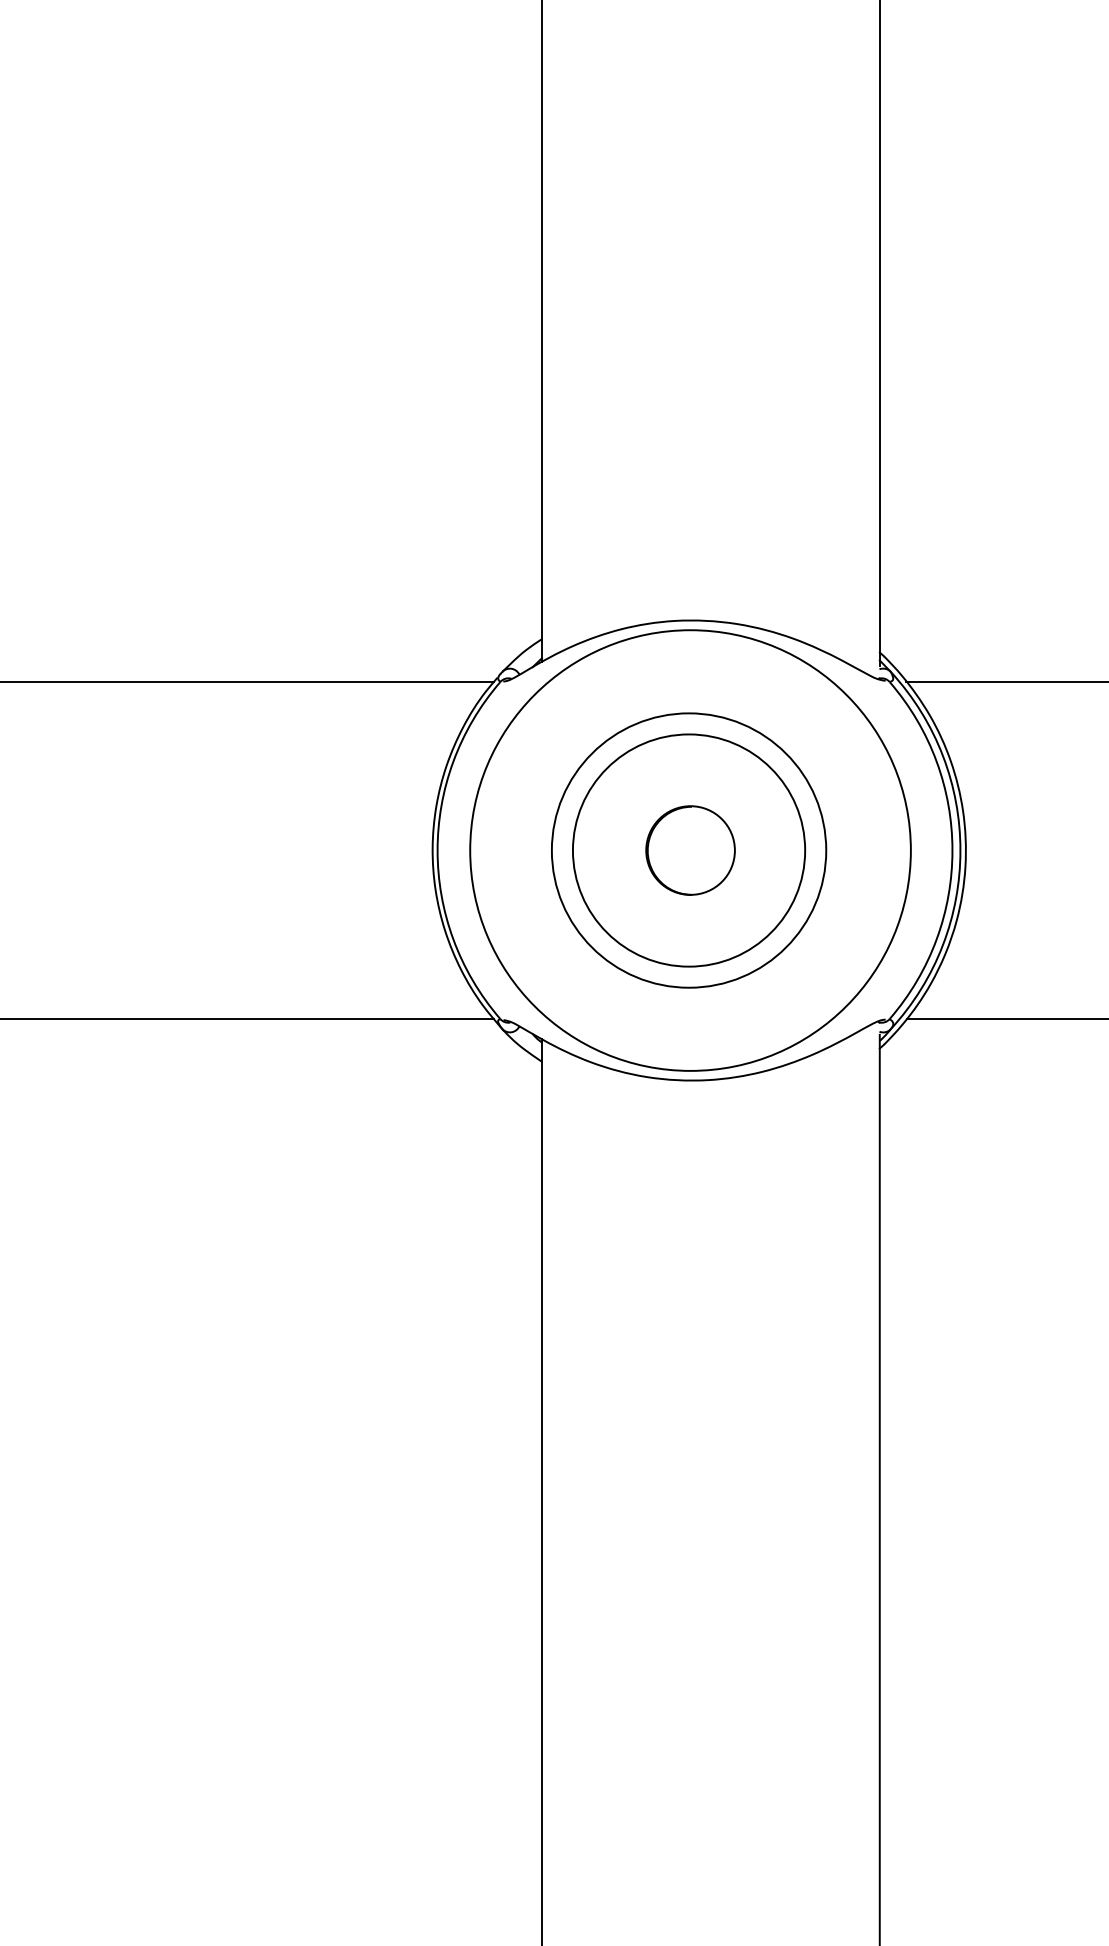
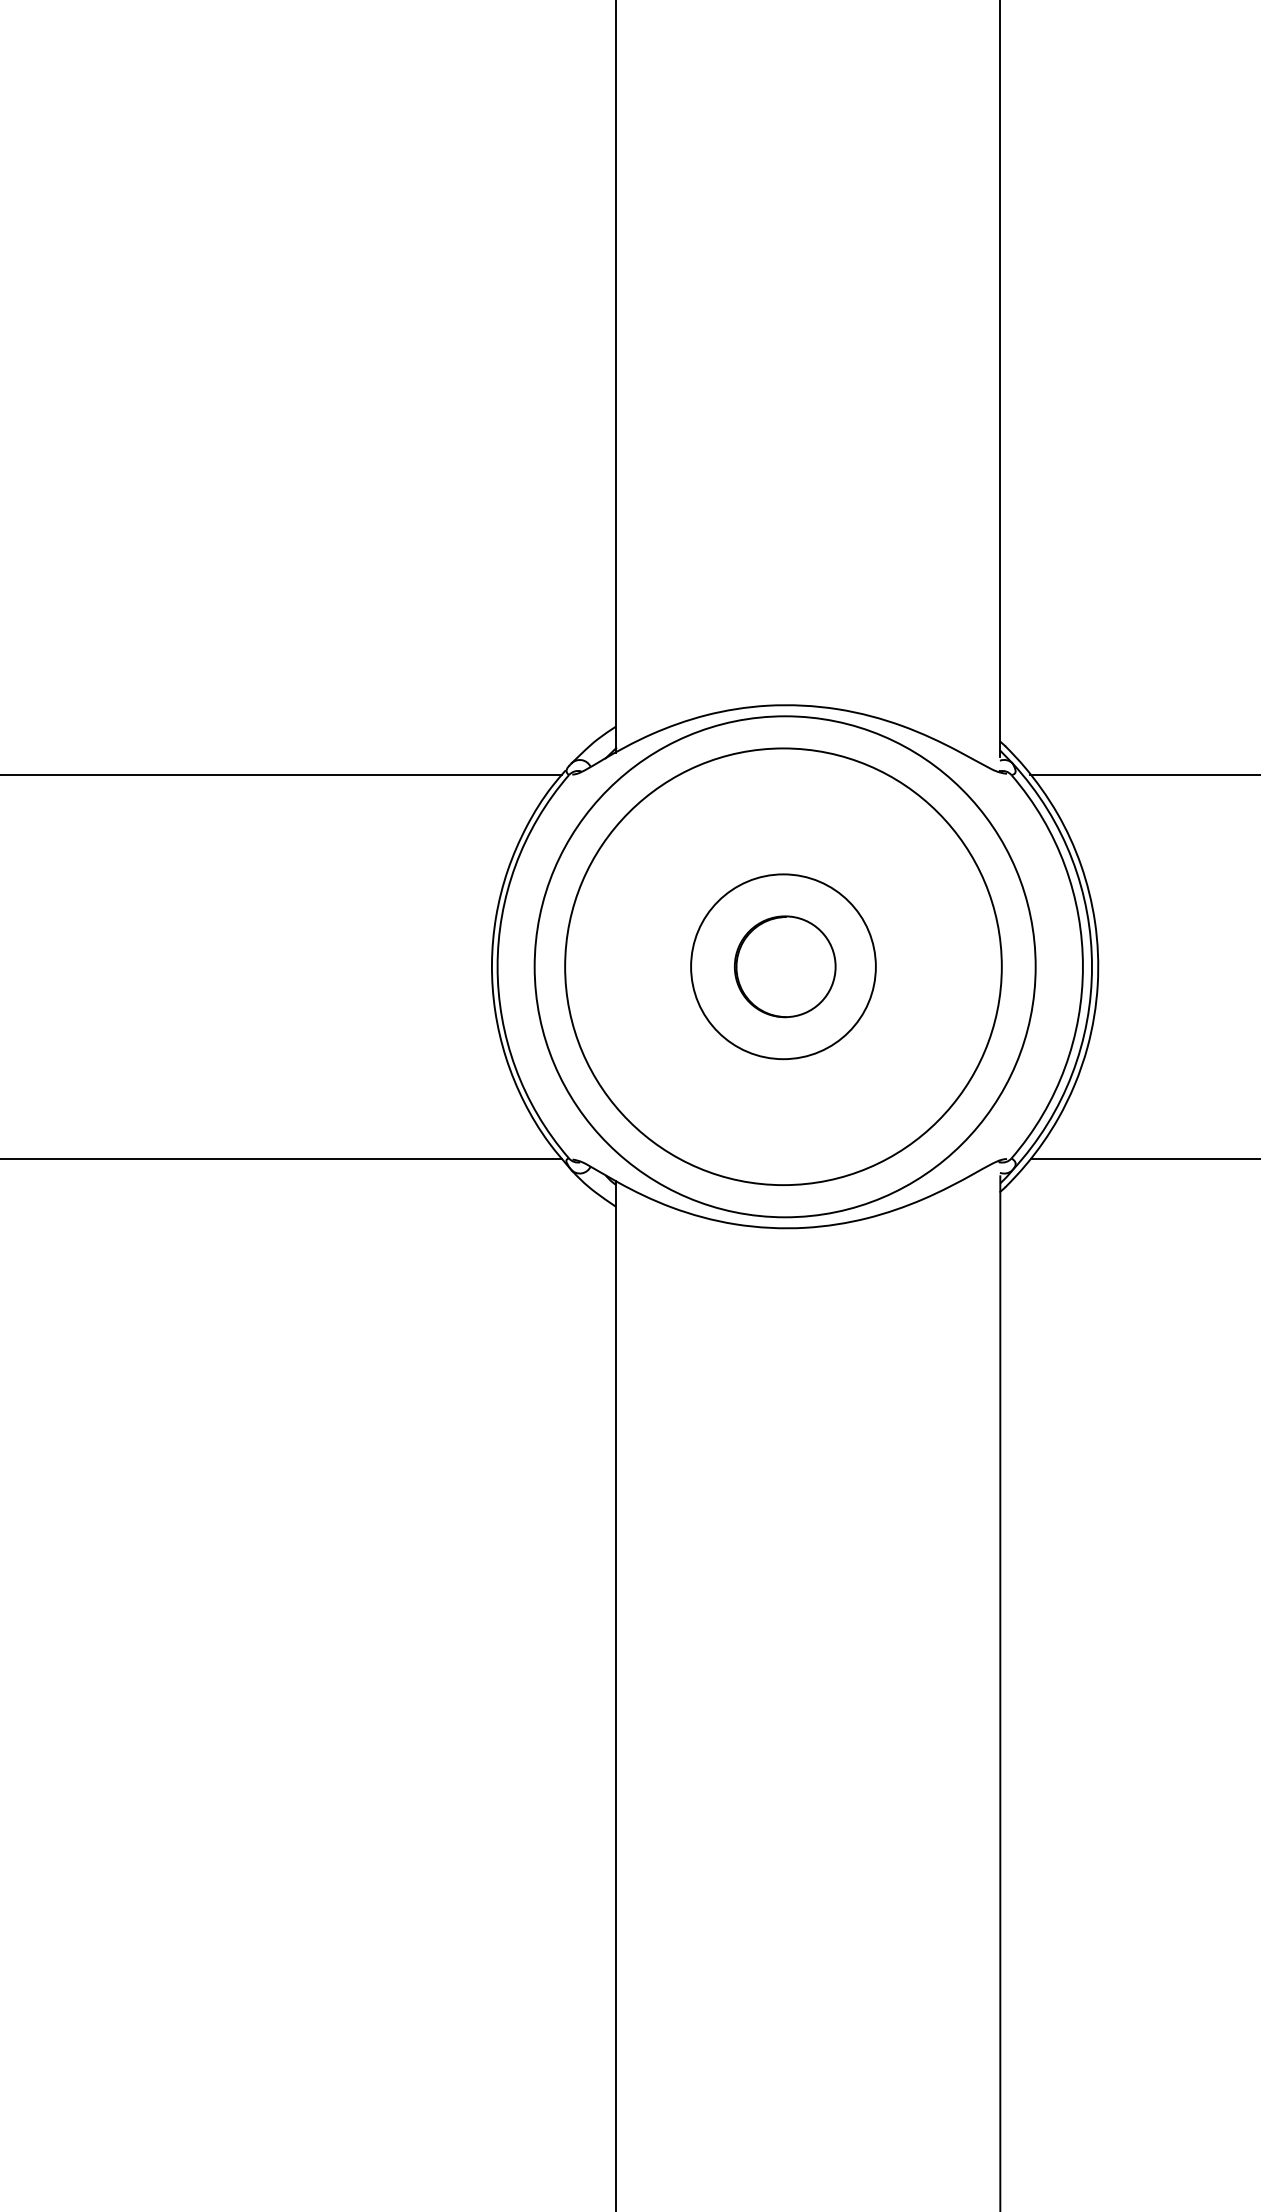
circle: (688, 850) -> (782, 966), size x0.7
circle: (688, 850) -> (782, 966), size x1.4

